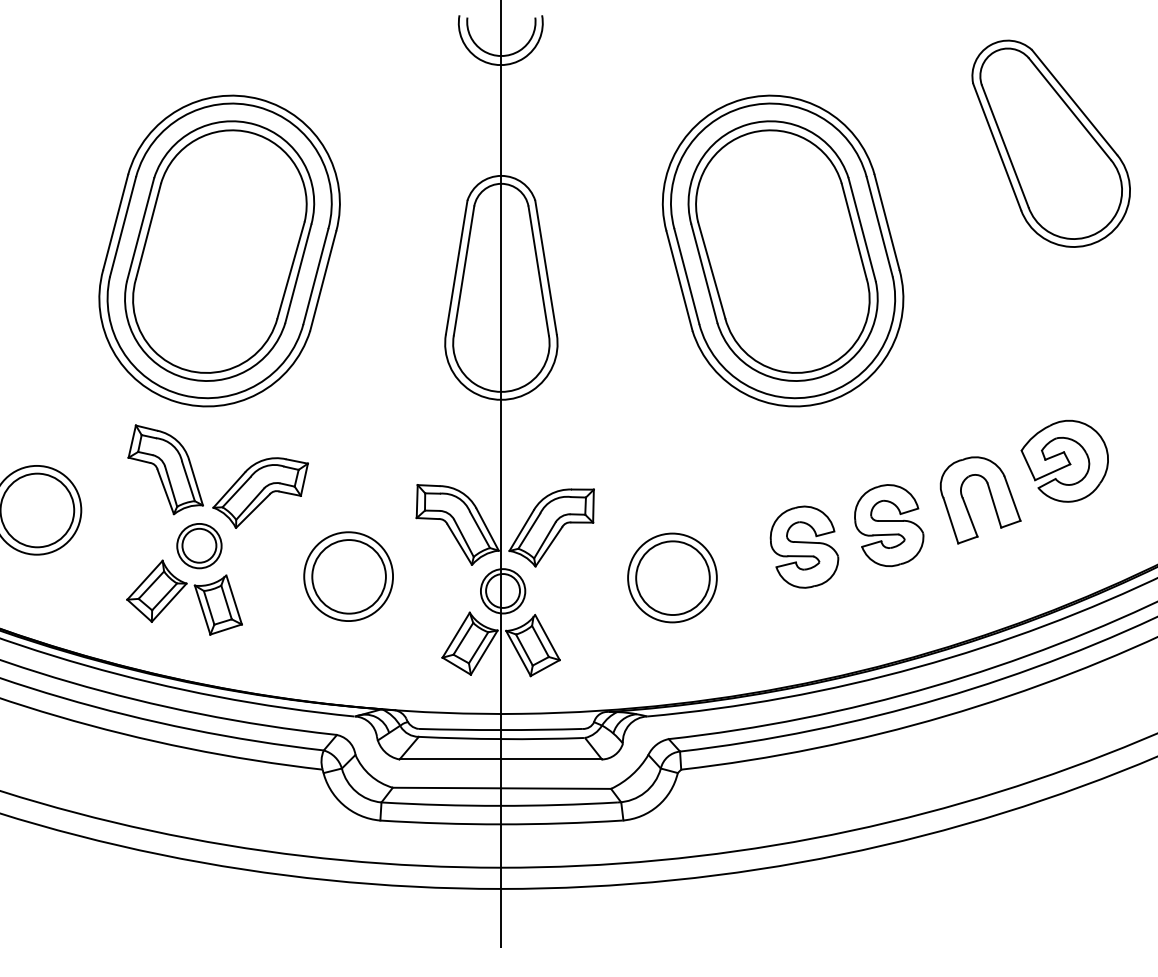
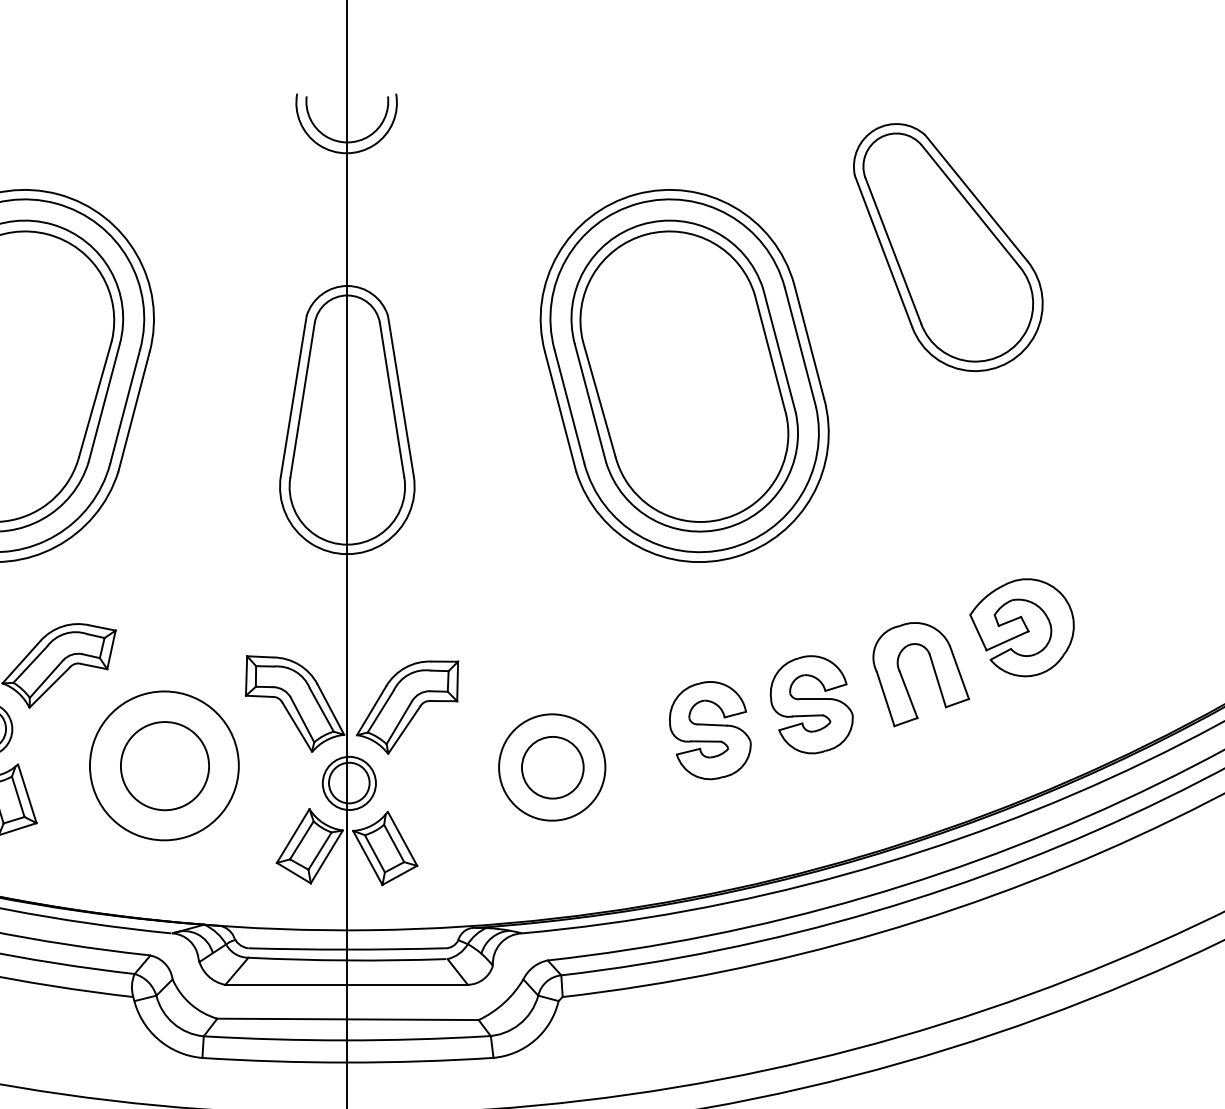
part: (1050, 143) -> (947, 247), moved
circle: (348, 576) -> (164, 765), size x1.4
circle: (672, 578) -> (552, 768), size x0.7

